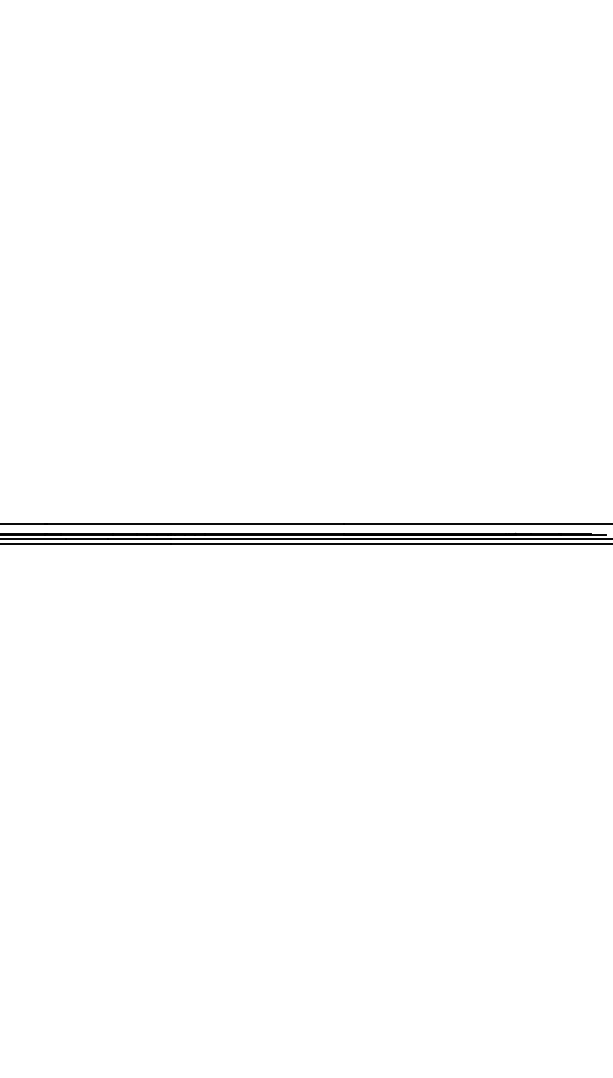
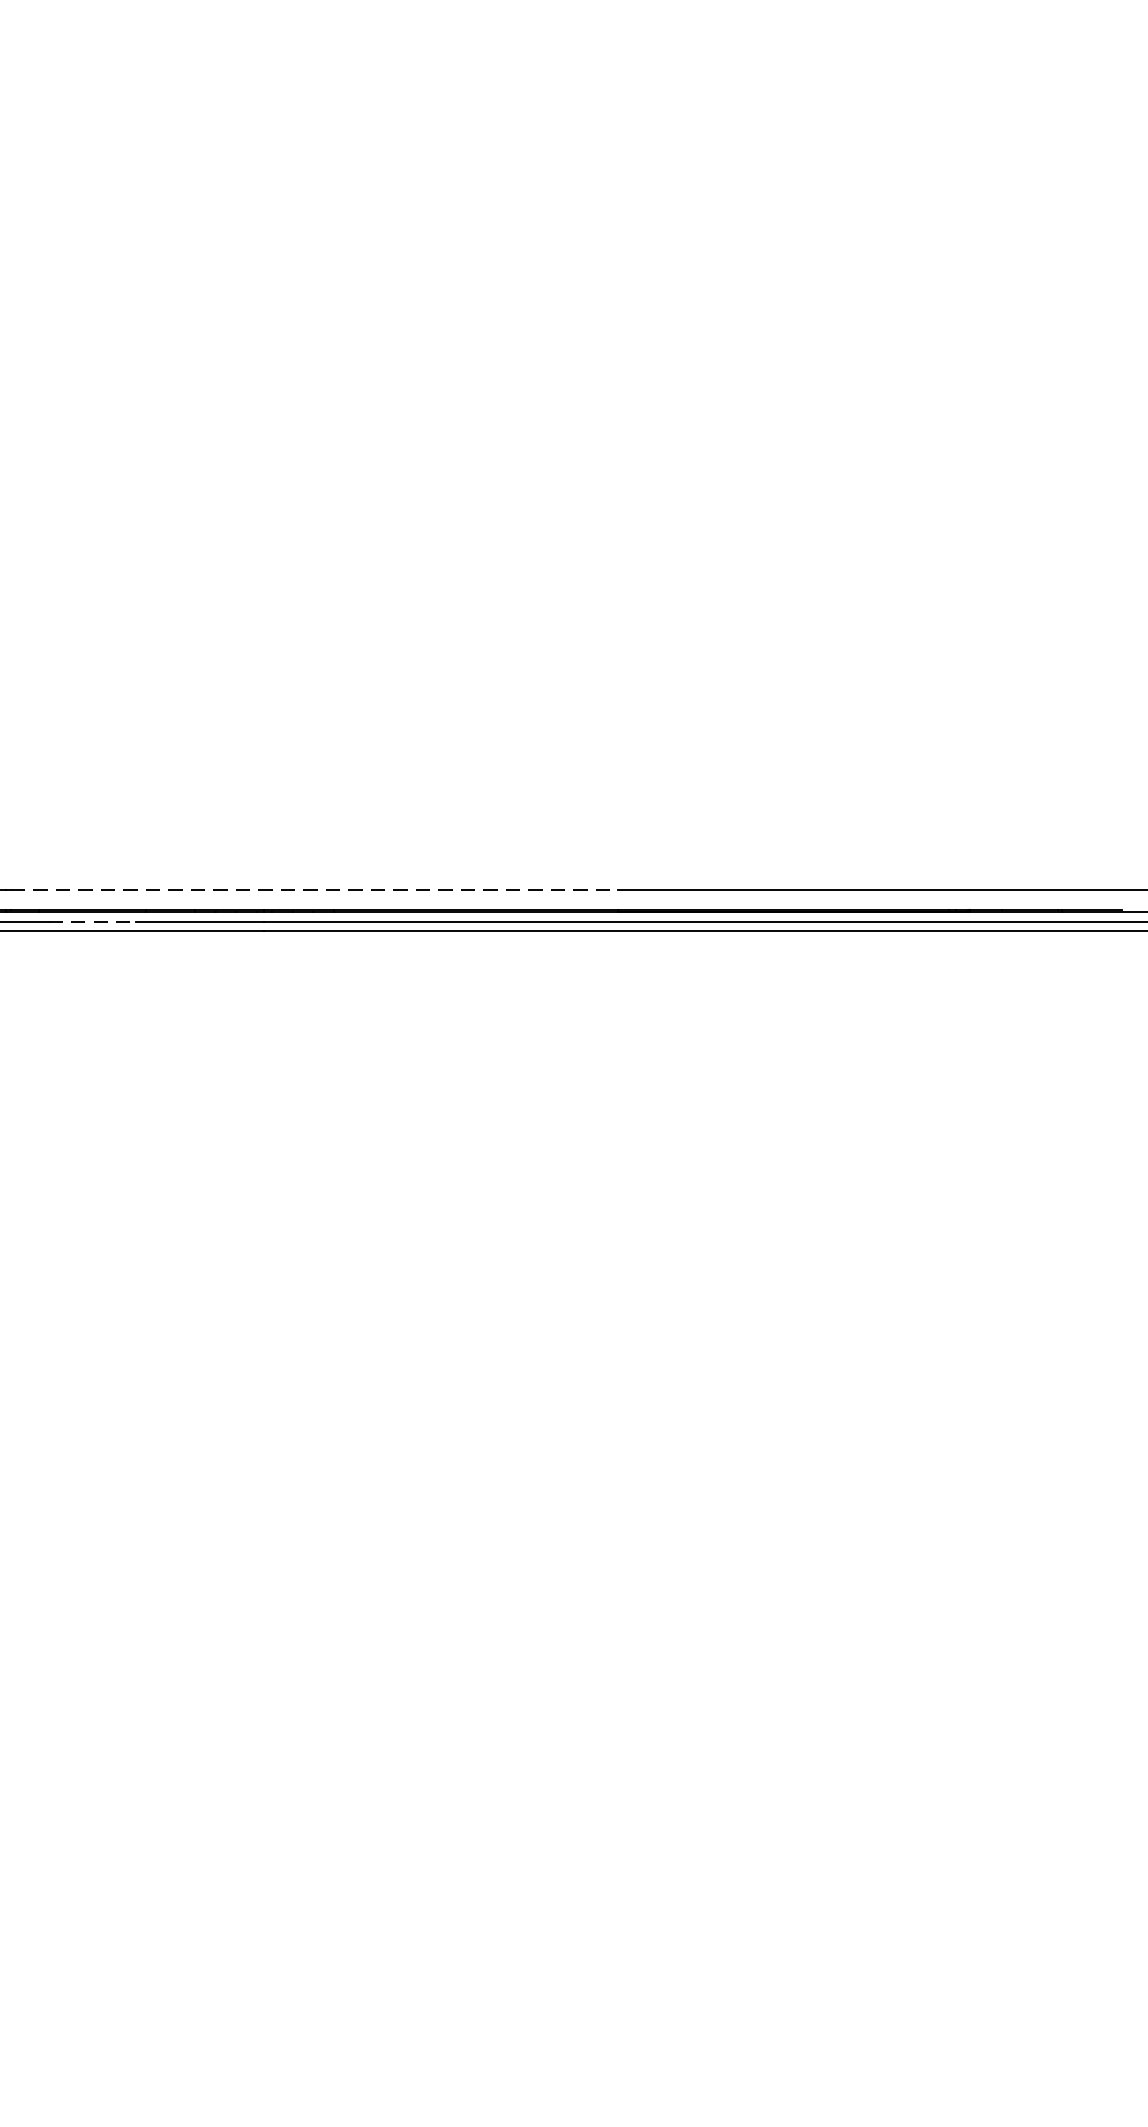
line: (195, 524) -> (314, 890), solid -> dashed
line: (87, 539) -> (93, 921), solid -> dashed

